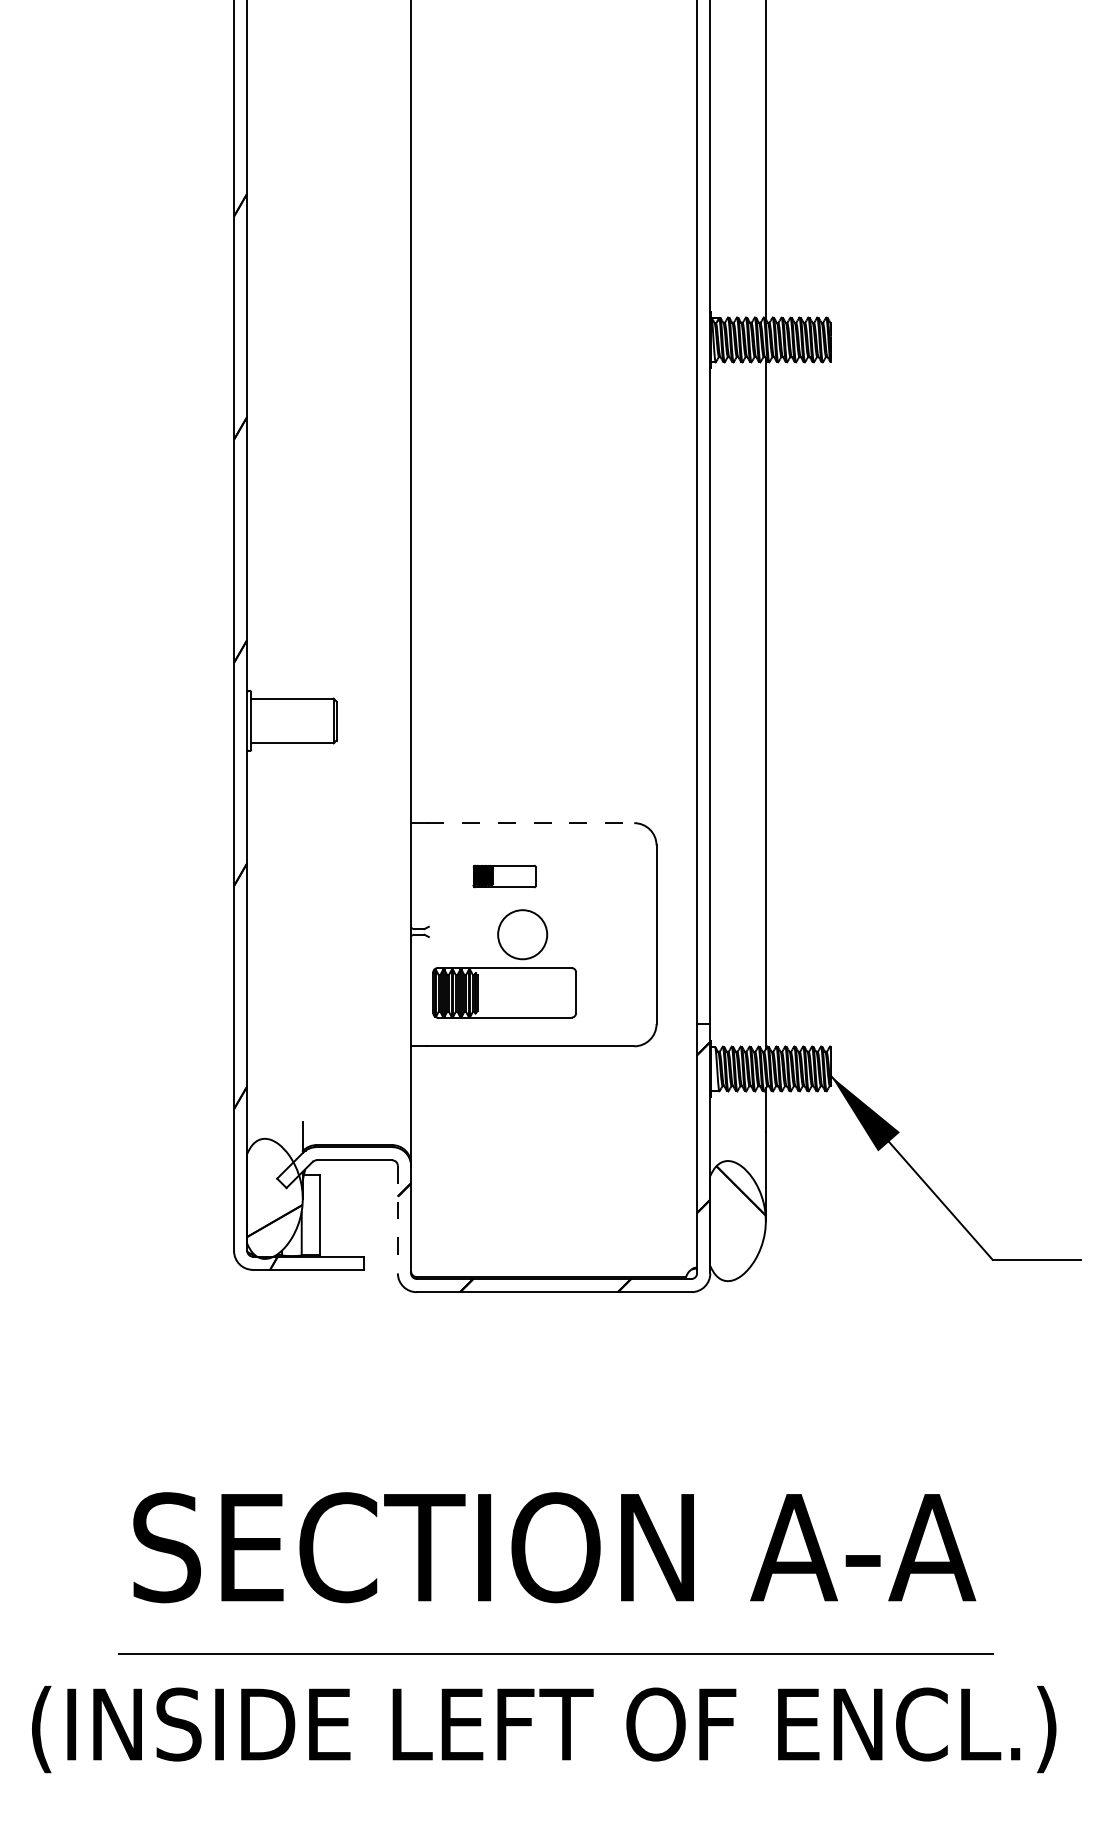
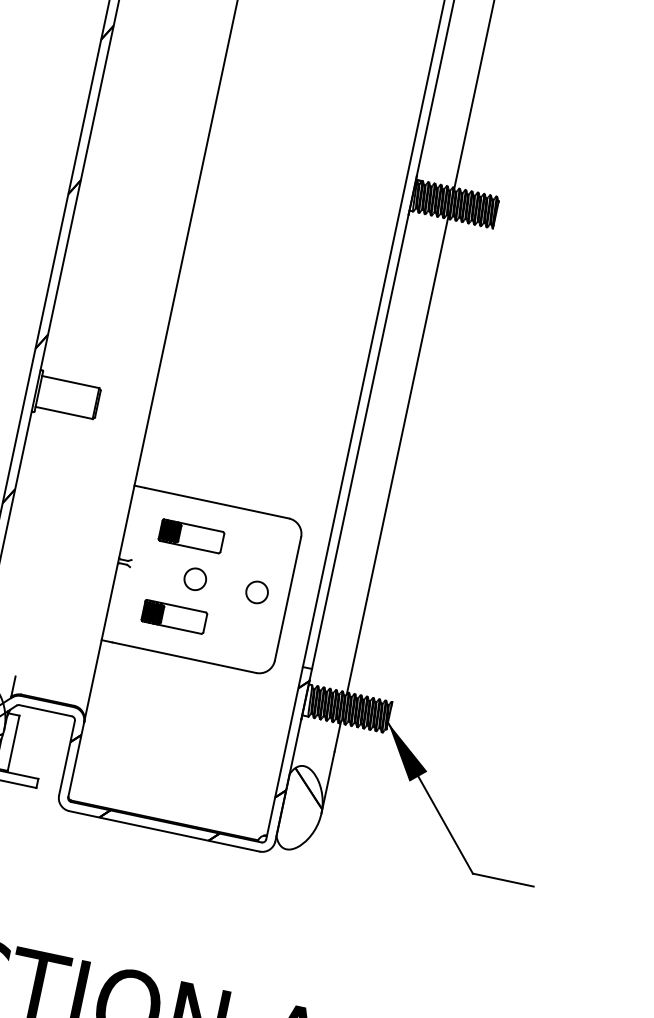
line: (530, 823) -> (217, 503), dashed -> solid
part: (504, 876) -> (191, 536), size x1.43
circle: (522, 934) -> (195, 579), size x0.62
circle: (611, 934) -> (256, 592), added
part: (504, 992) -> (174, 616), size x0.62
line: (397, 1219) -> (66, 758), dashed -> solid

